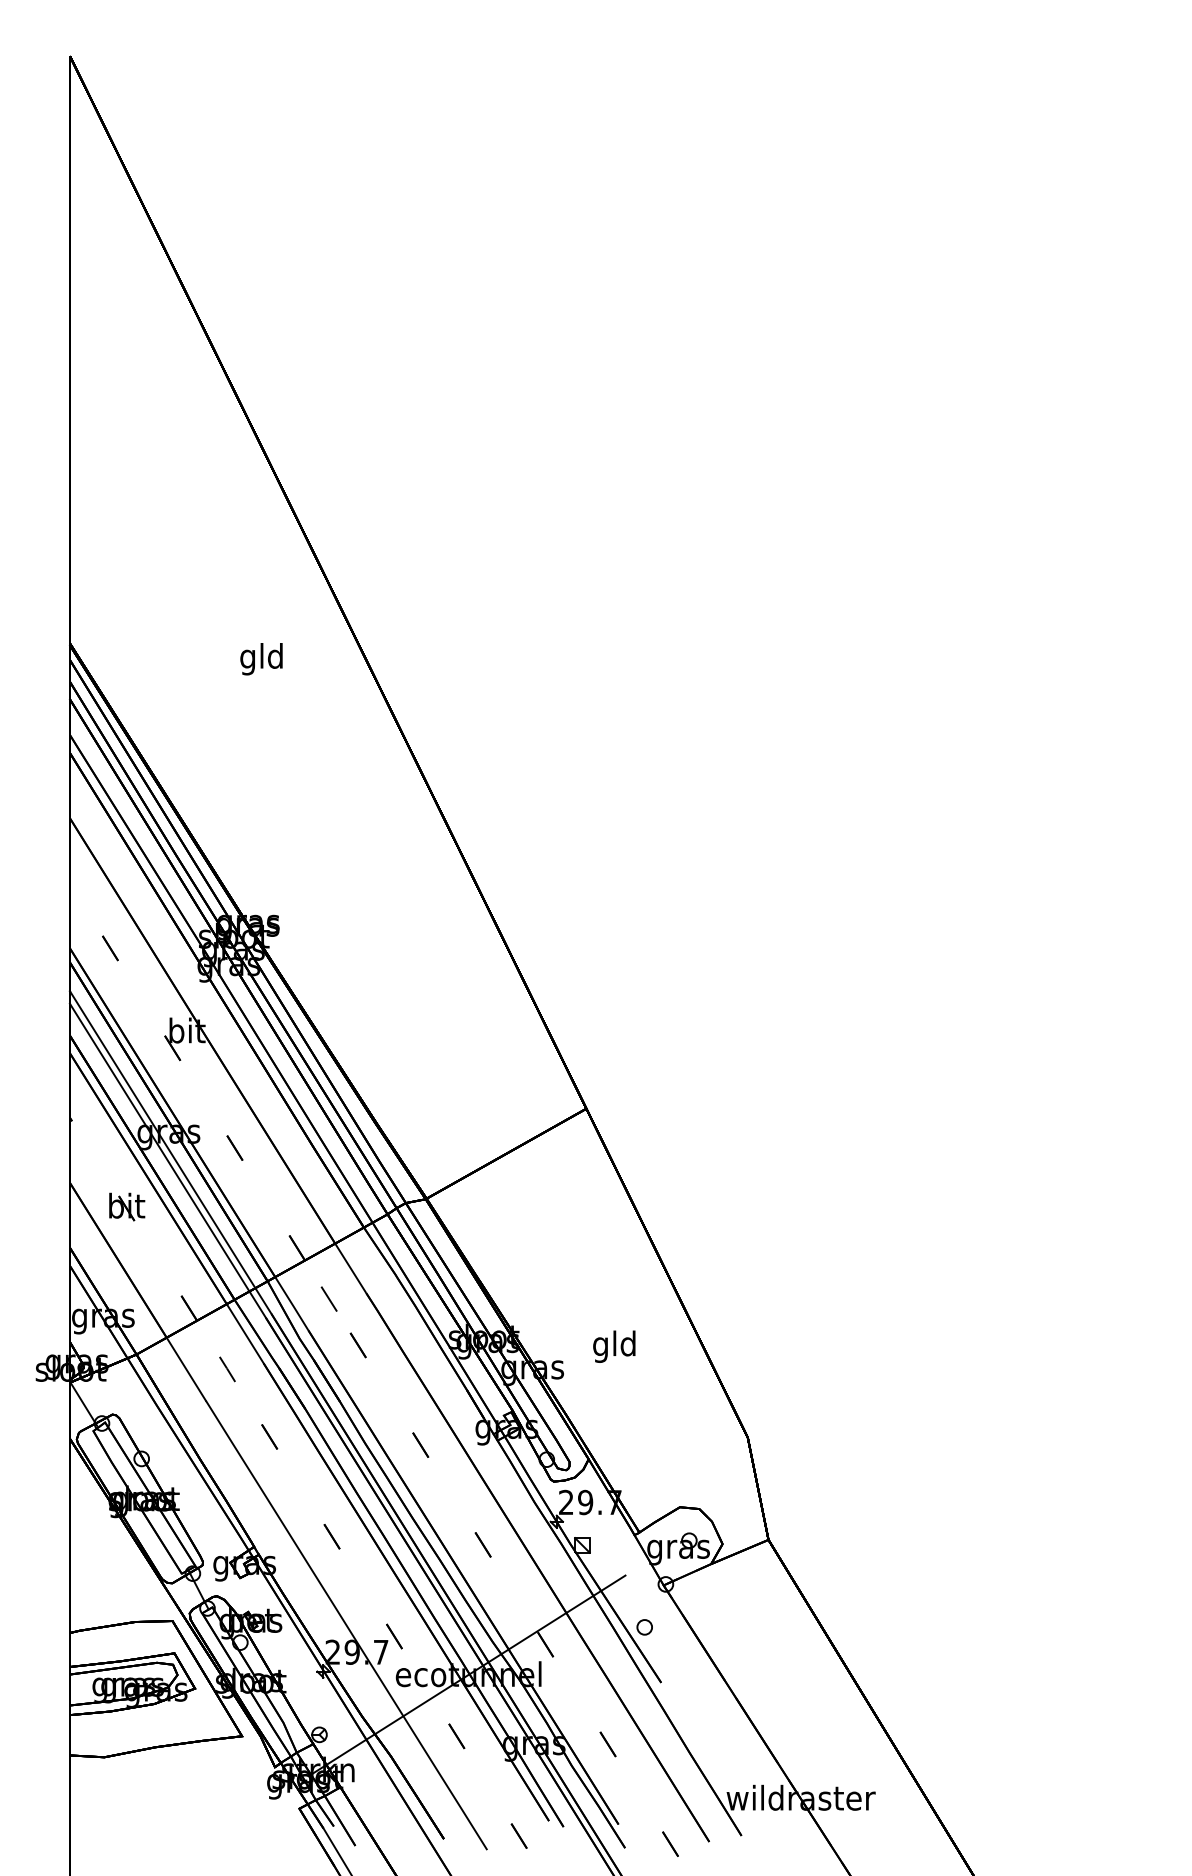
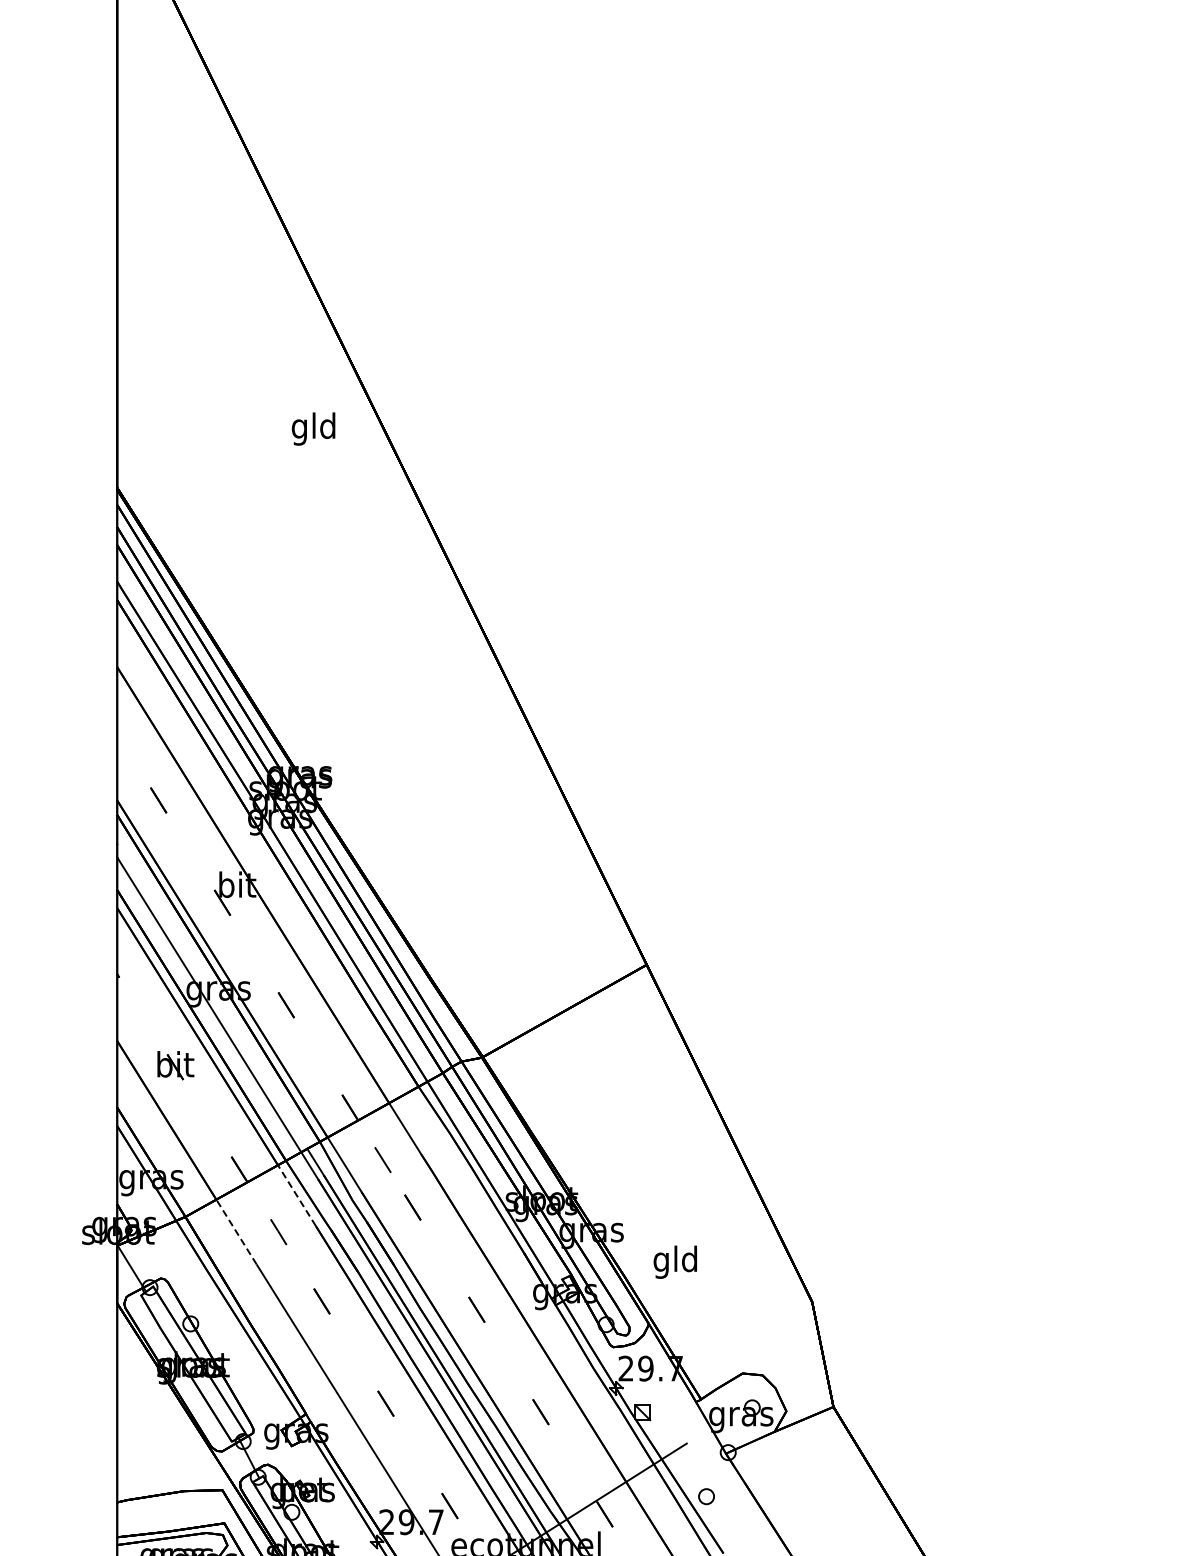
text: (261, 659) -> (313, 429), moved
line: (162, 1139) -> (212, 996), removed
line: (245, 1333) -> (297, 1195), solid -> dashed
text: (614, 1346) -> (675, 1261), moved
line: (186, 1368) -> (236, 1231), solid -> dashed

